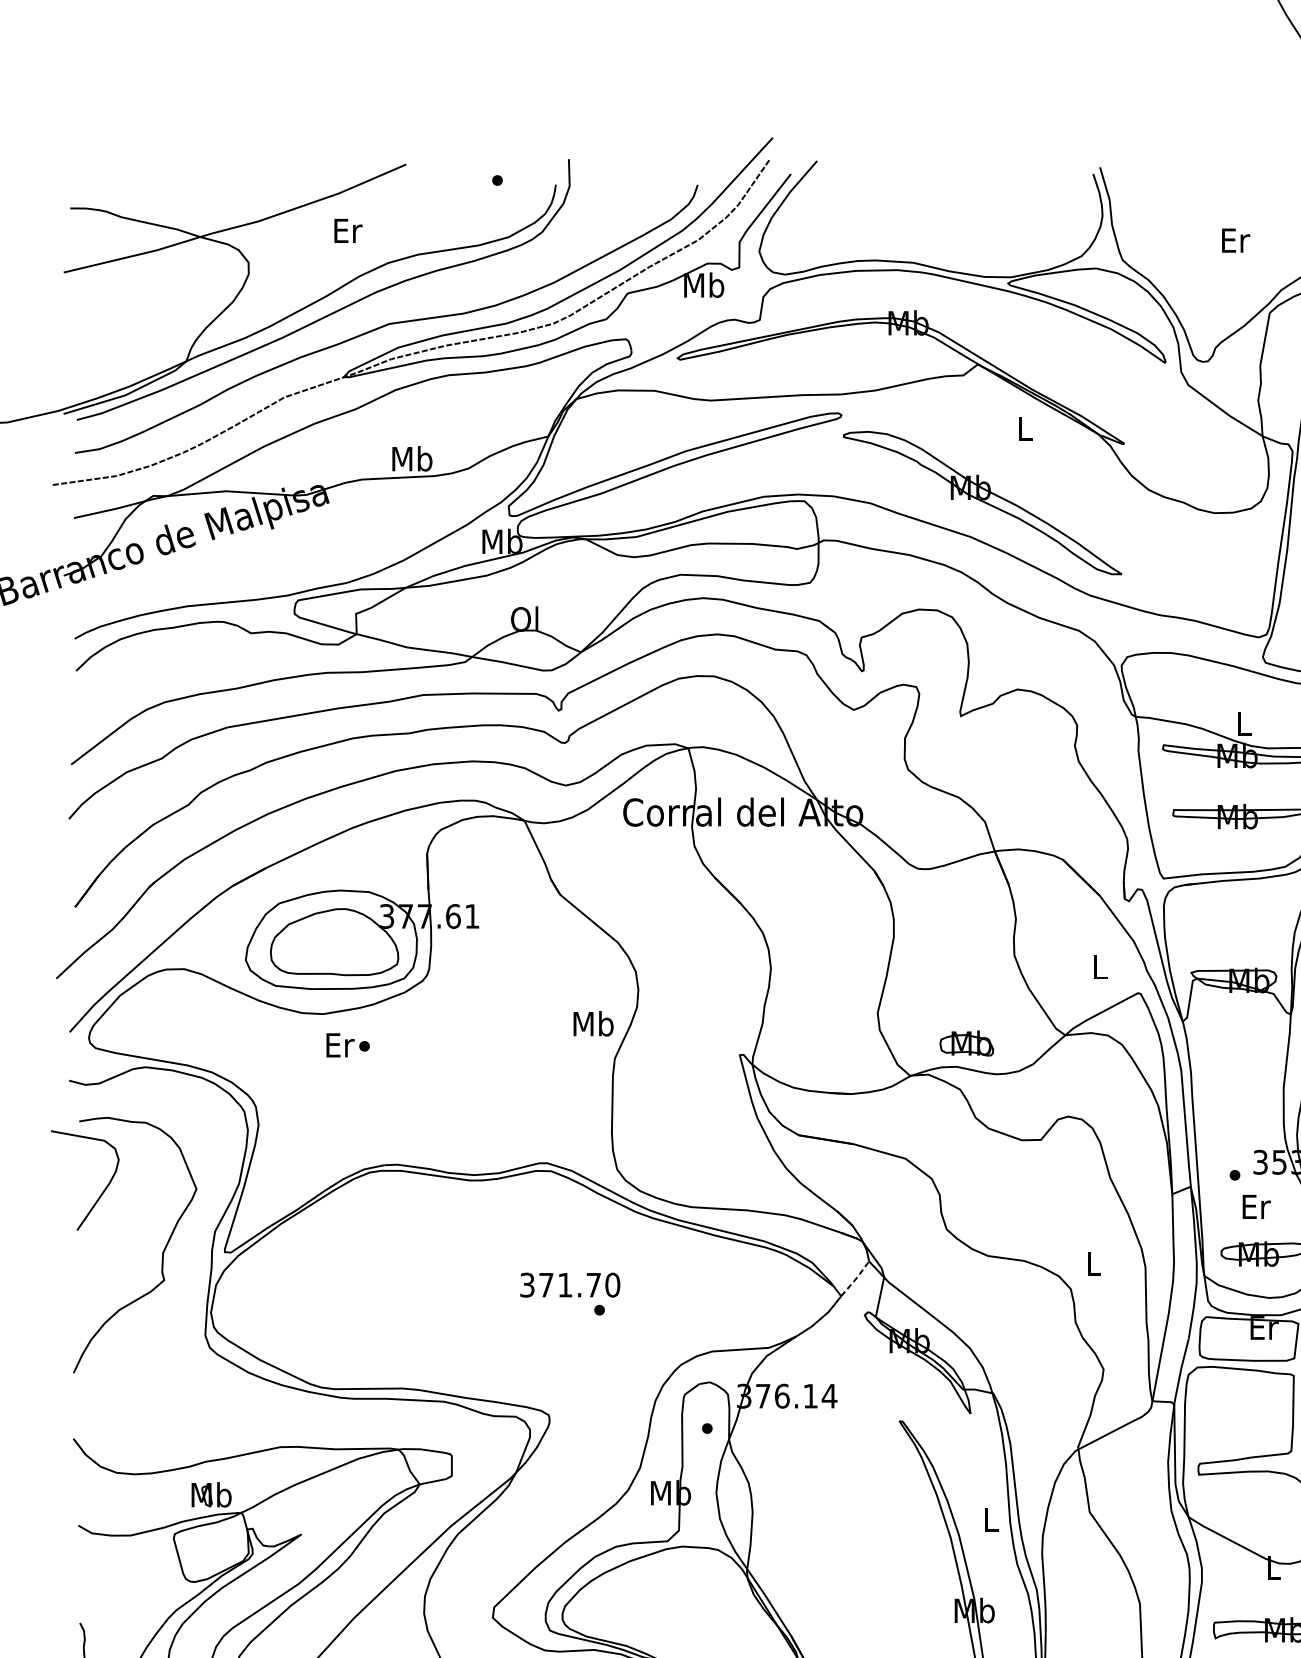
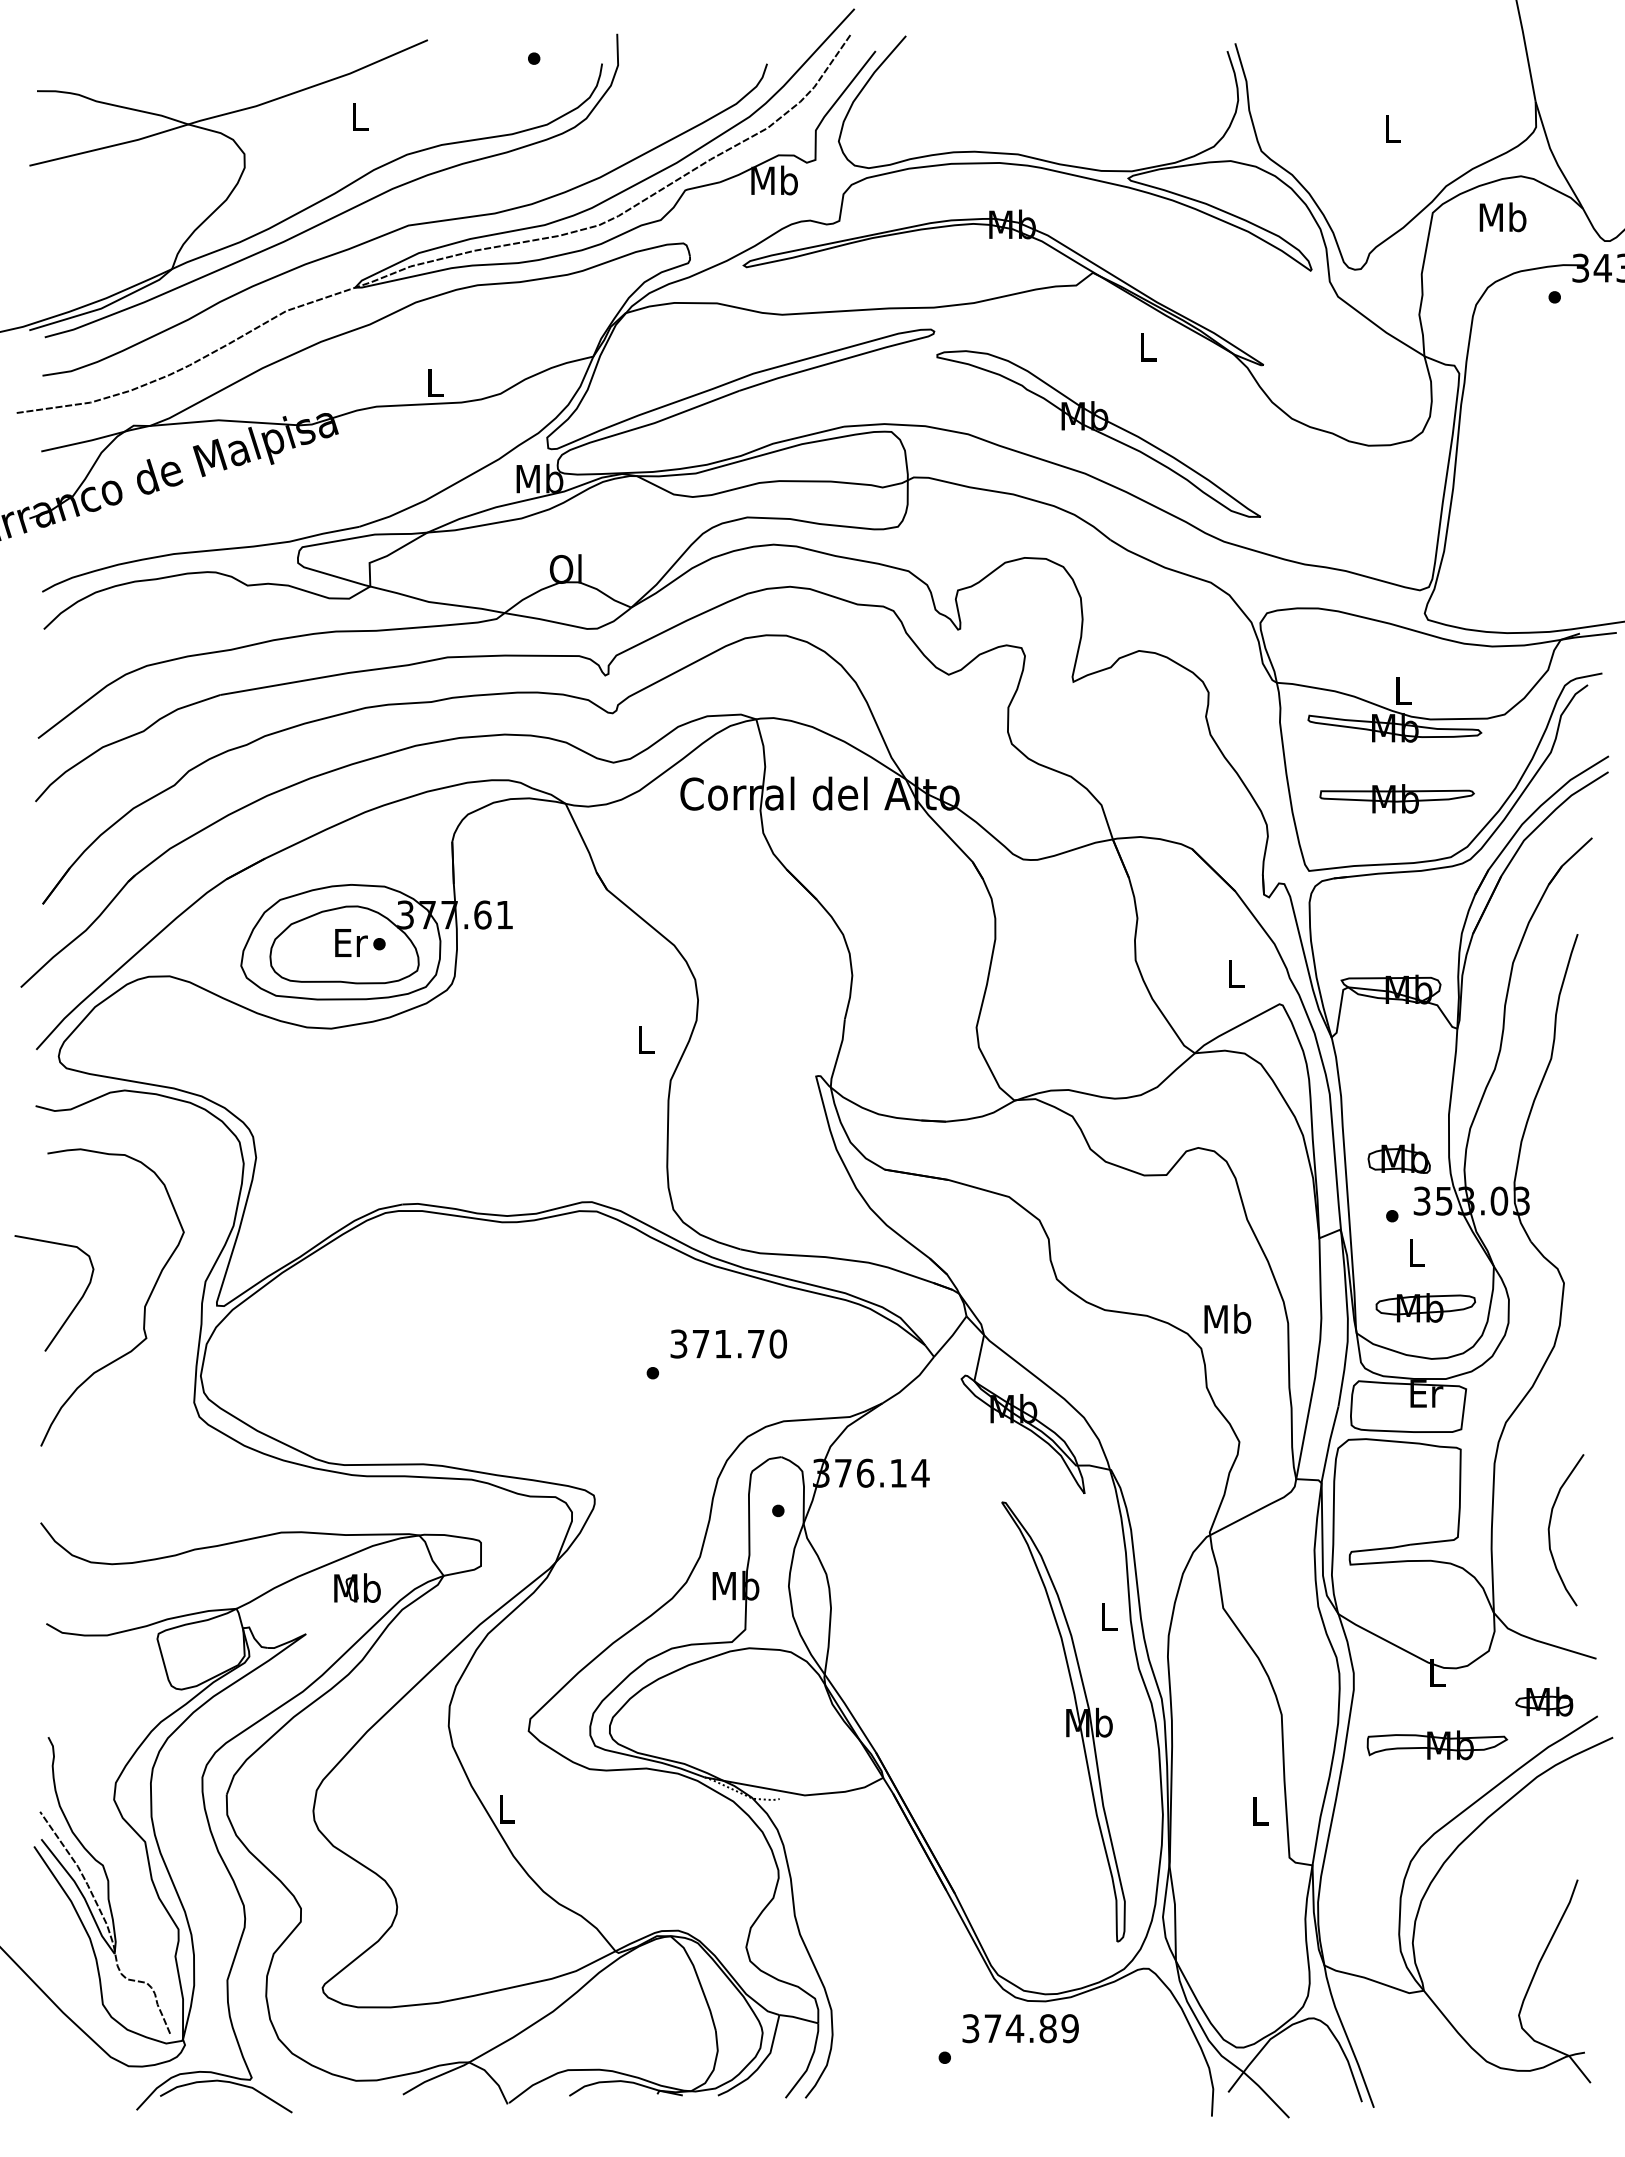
text: (348, 231) -> (360, 117), Er -> L
text: (1236, 240) -> (1393, 128), Er -> L
text: (411, 458) -> (434, 382), Mb -> L
text: (593, 1023) -> (645, 1039), Mb -> L
part: (966, 1043) -> (1398, 1158), moved
text: (348, 1044) -> (360, 942), moved
curve: (102, 1191) -> (74, 1306), moved
text: (1256, 1207) -> (1417, 1253), Er -> L
text: (1093, 1263) -> (1227, 1318), L -> Mb
line: (856, 1278) -> (951, 1336), dashed -> solid
text: (569, 1284) -> (728, 1343), moved
part: (211, 1494) -> (357, 1587), moved

